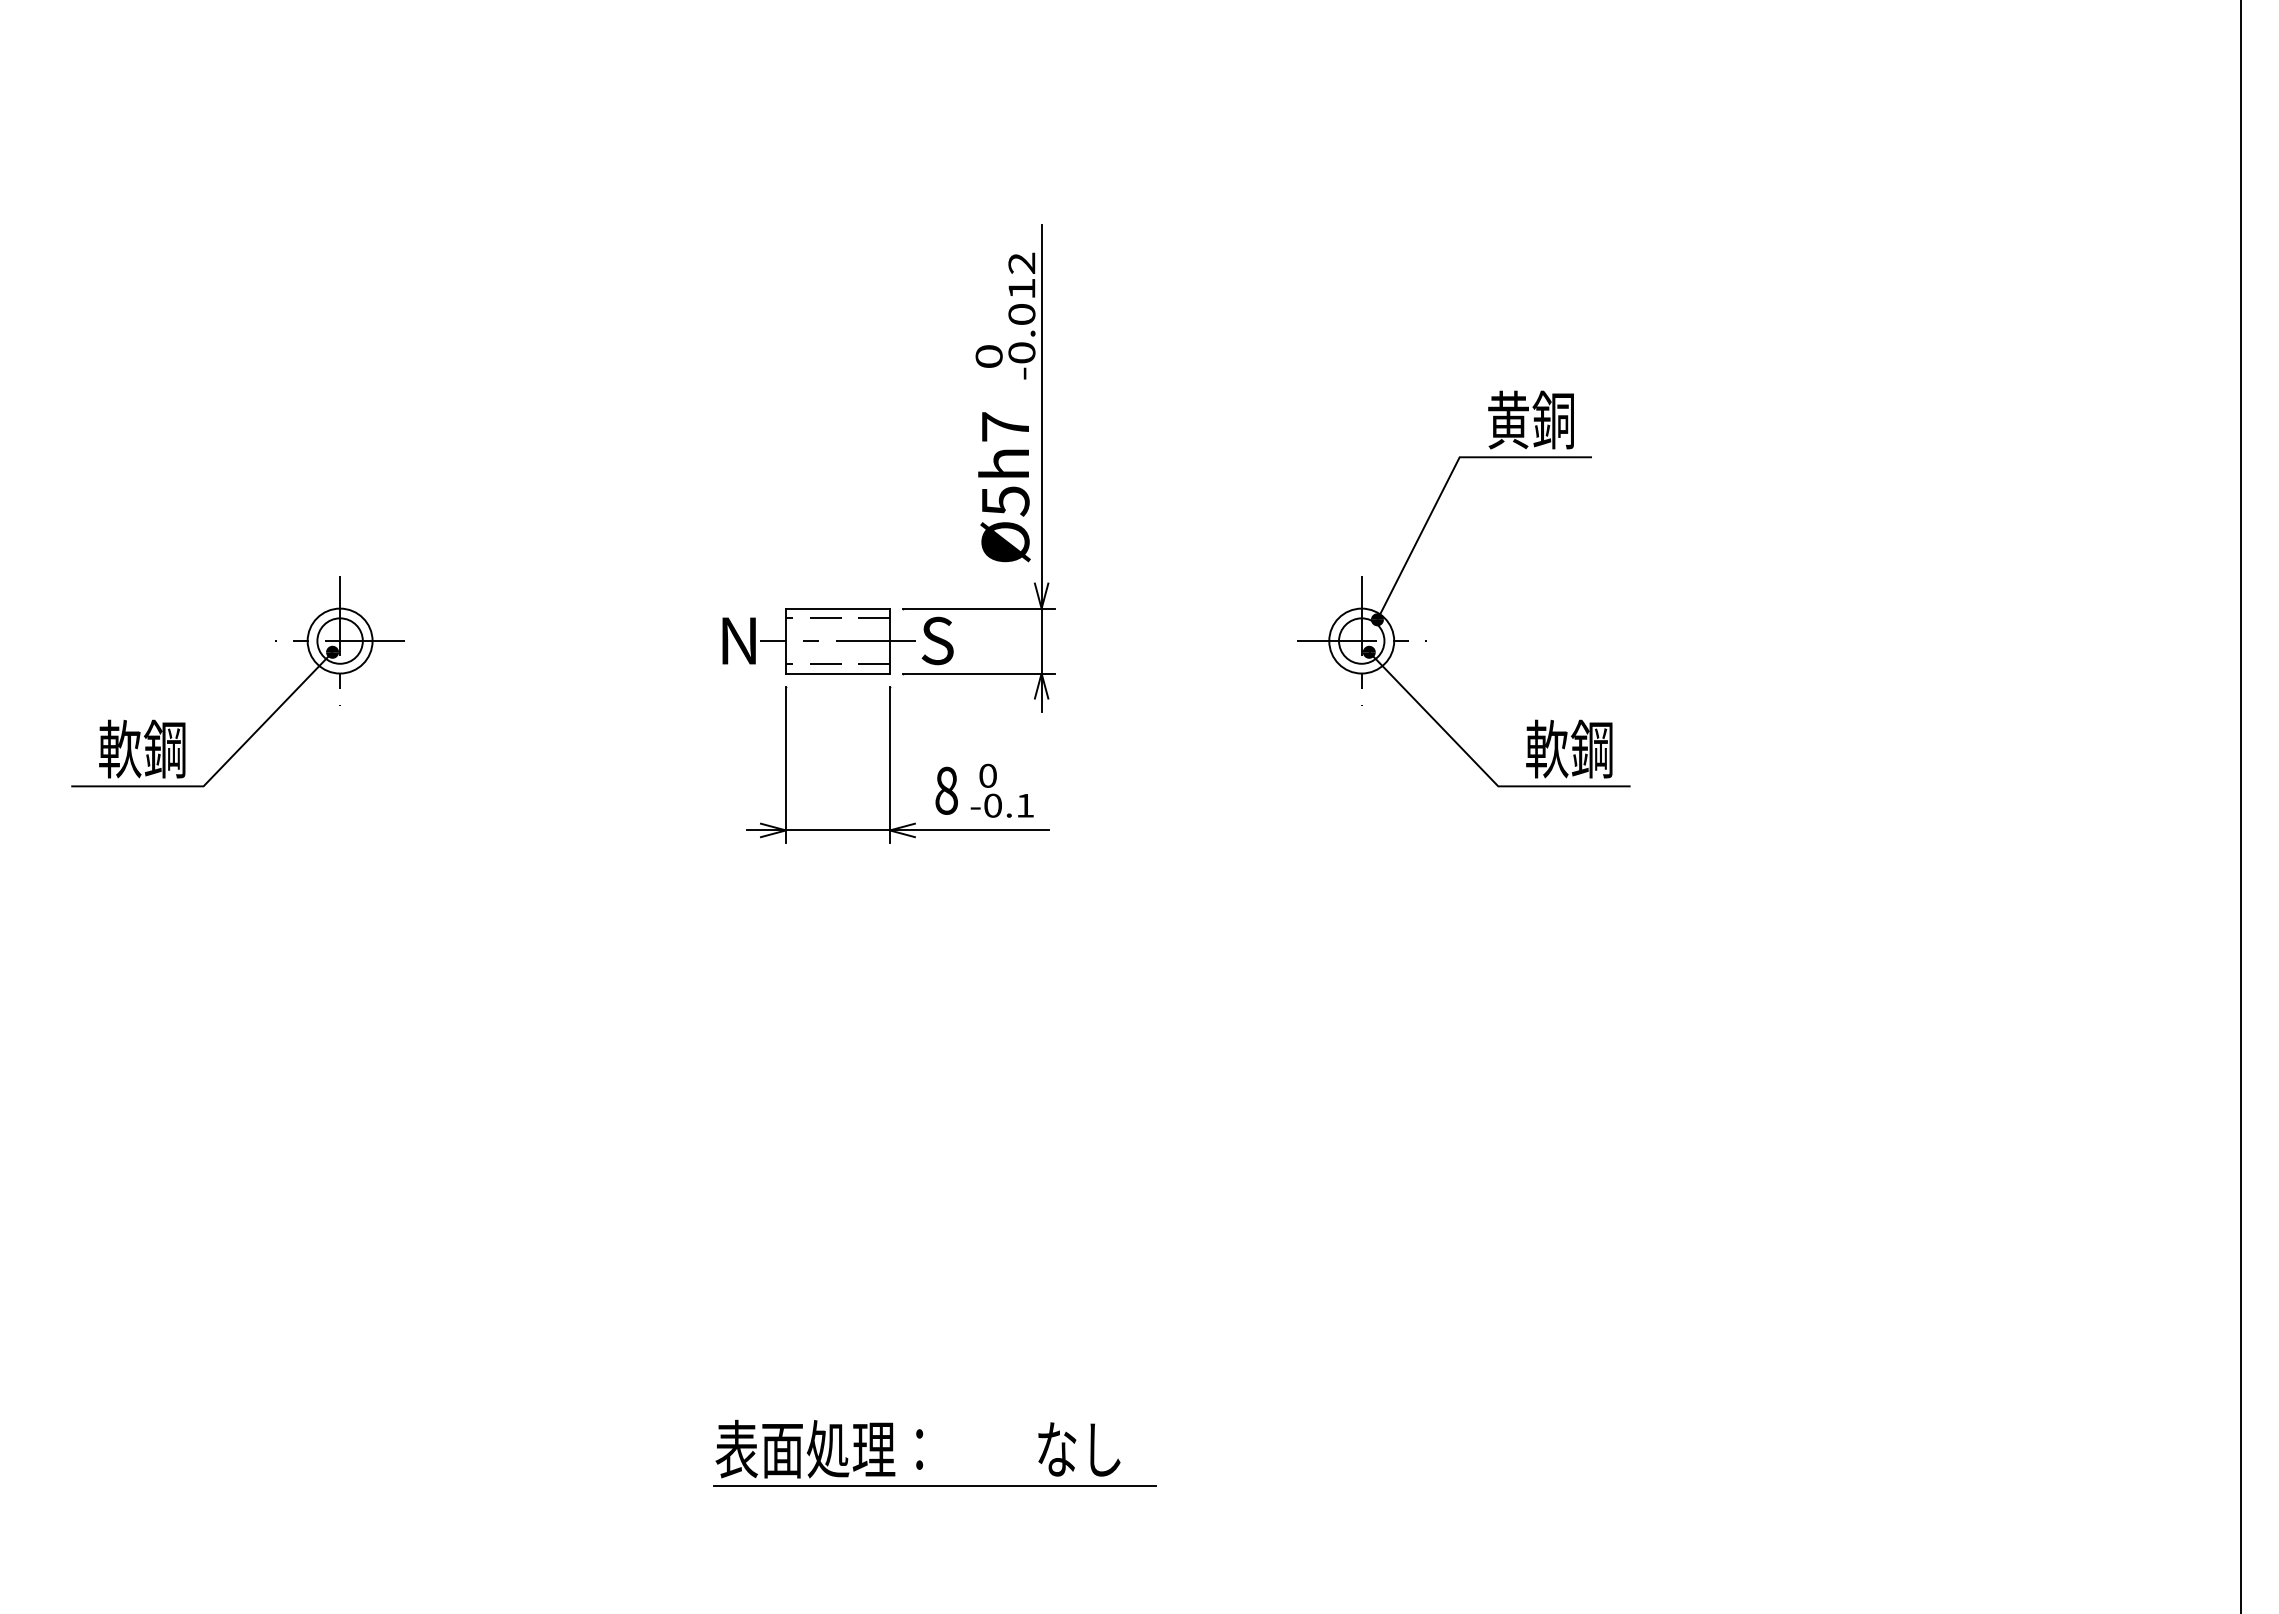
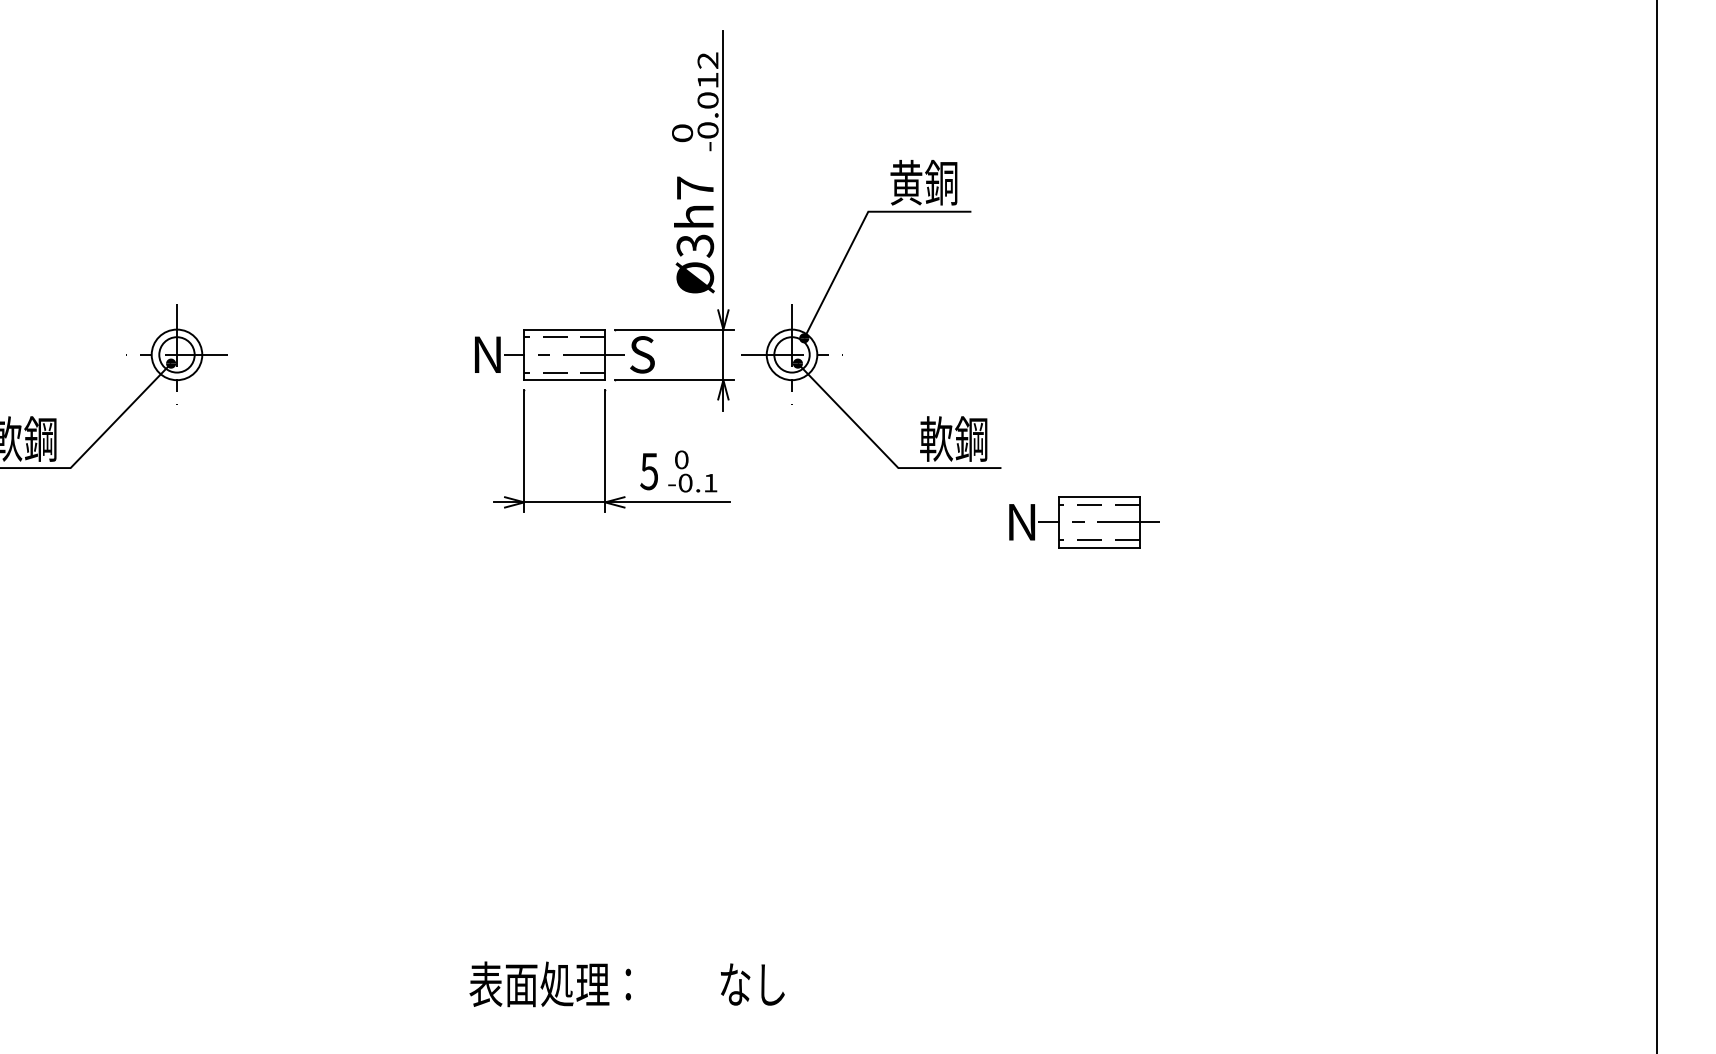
text: (1005, 501) -> (695, 246), Ø5h7 -> Ø3h7
part: (1408, 560) -> (828, 292), moved
text: (945, 790) -> (648, 471), 8 -> 5
part: (1504, 856) -> (1083, 522), added
line: (935, 1486) -> (640, 1013), removed

